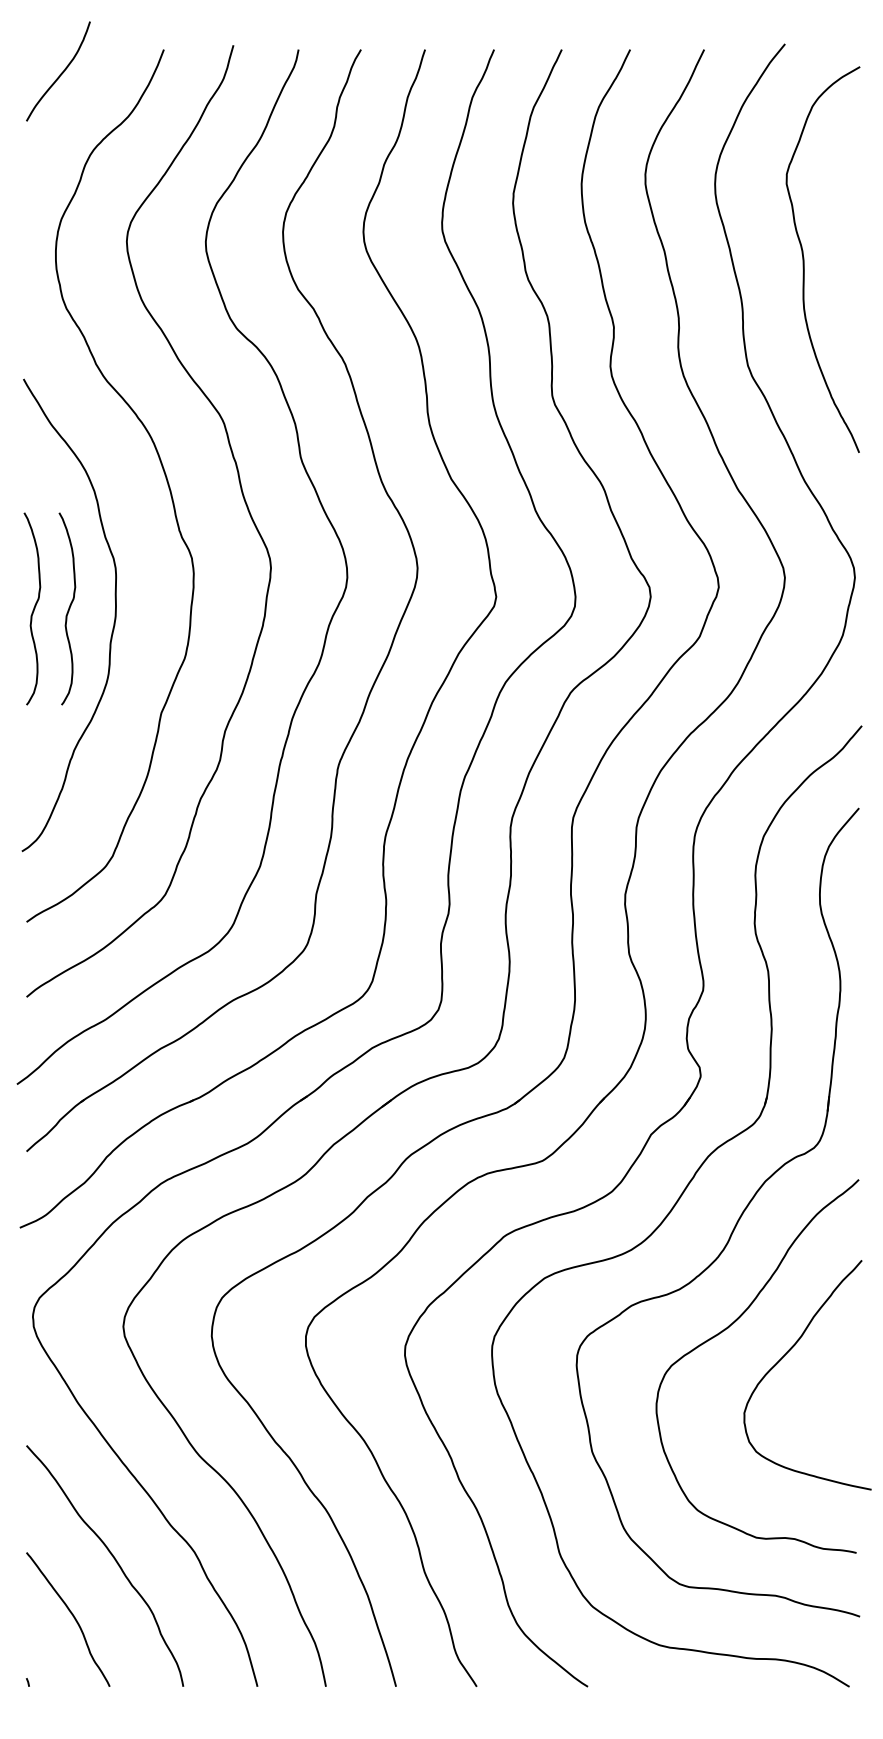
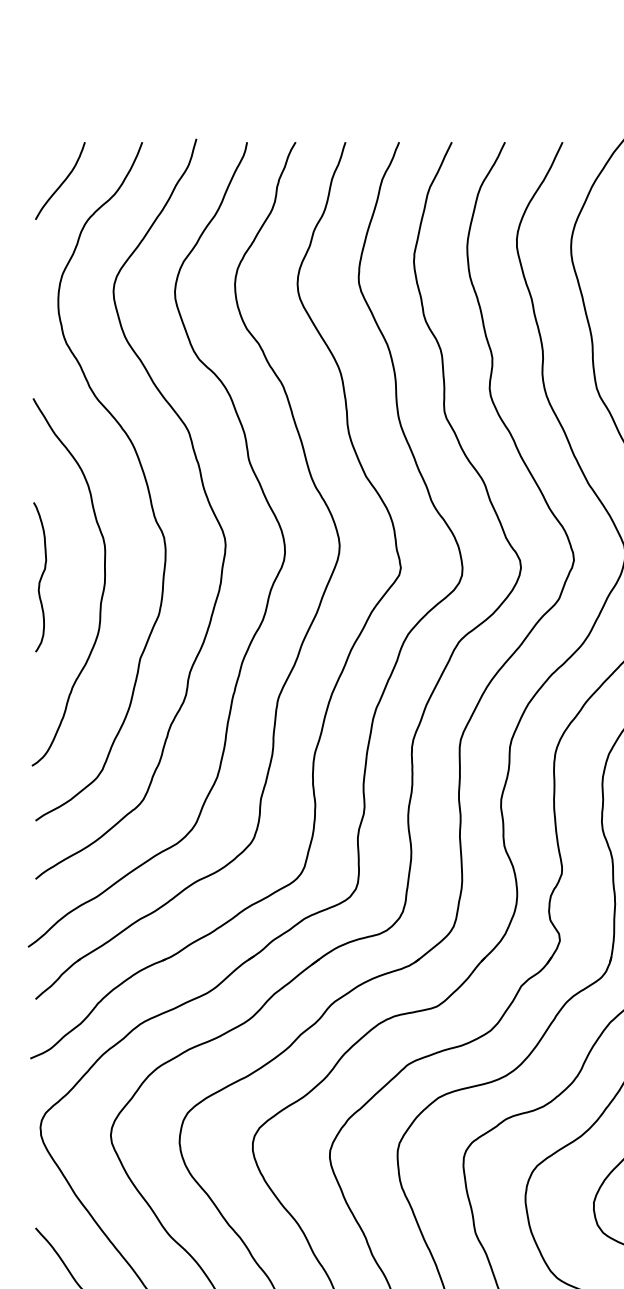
curve: (60, 73) -> (61, 182), moved
curve: (68, 608) -> (68, 576), removed

